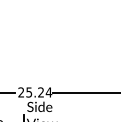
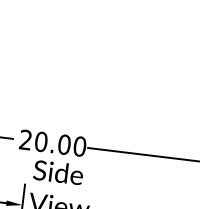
text: (39, 92) -> (61, 144), 25.24 -> 20.00

